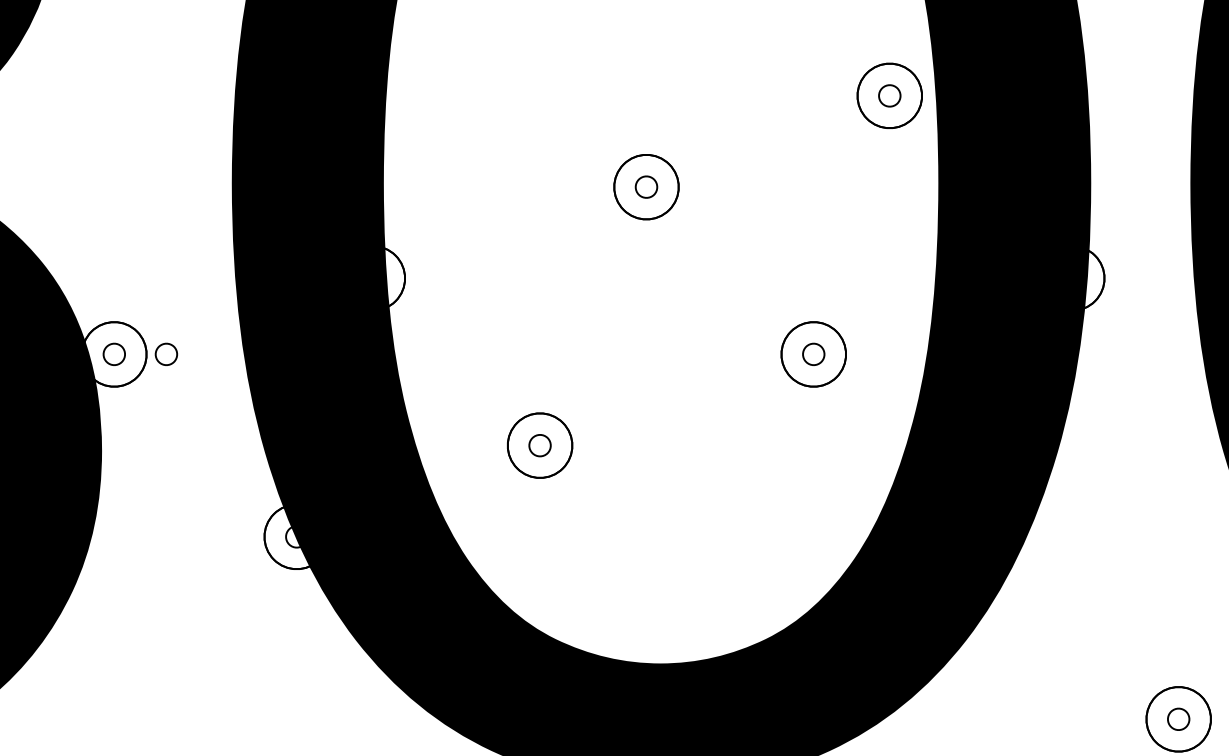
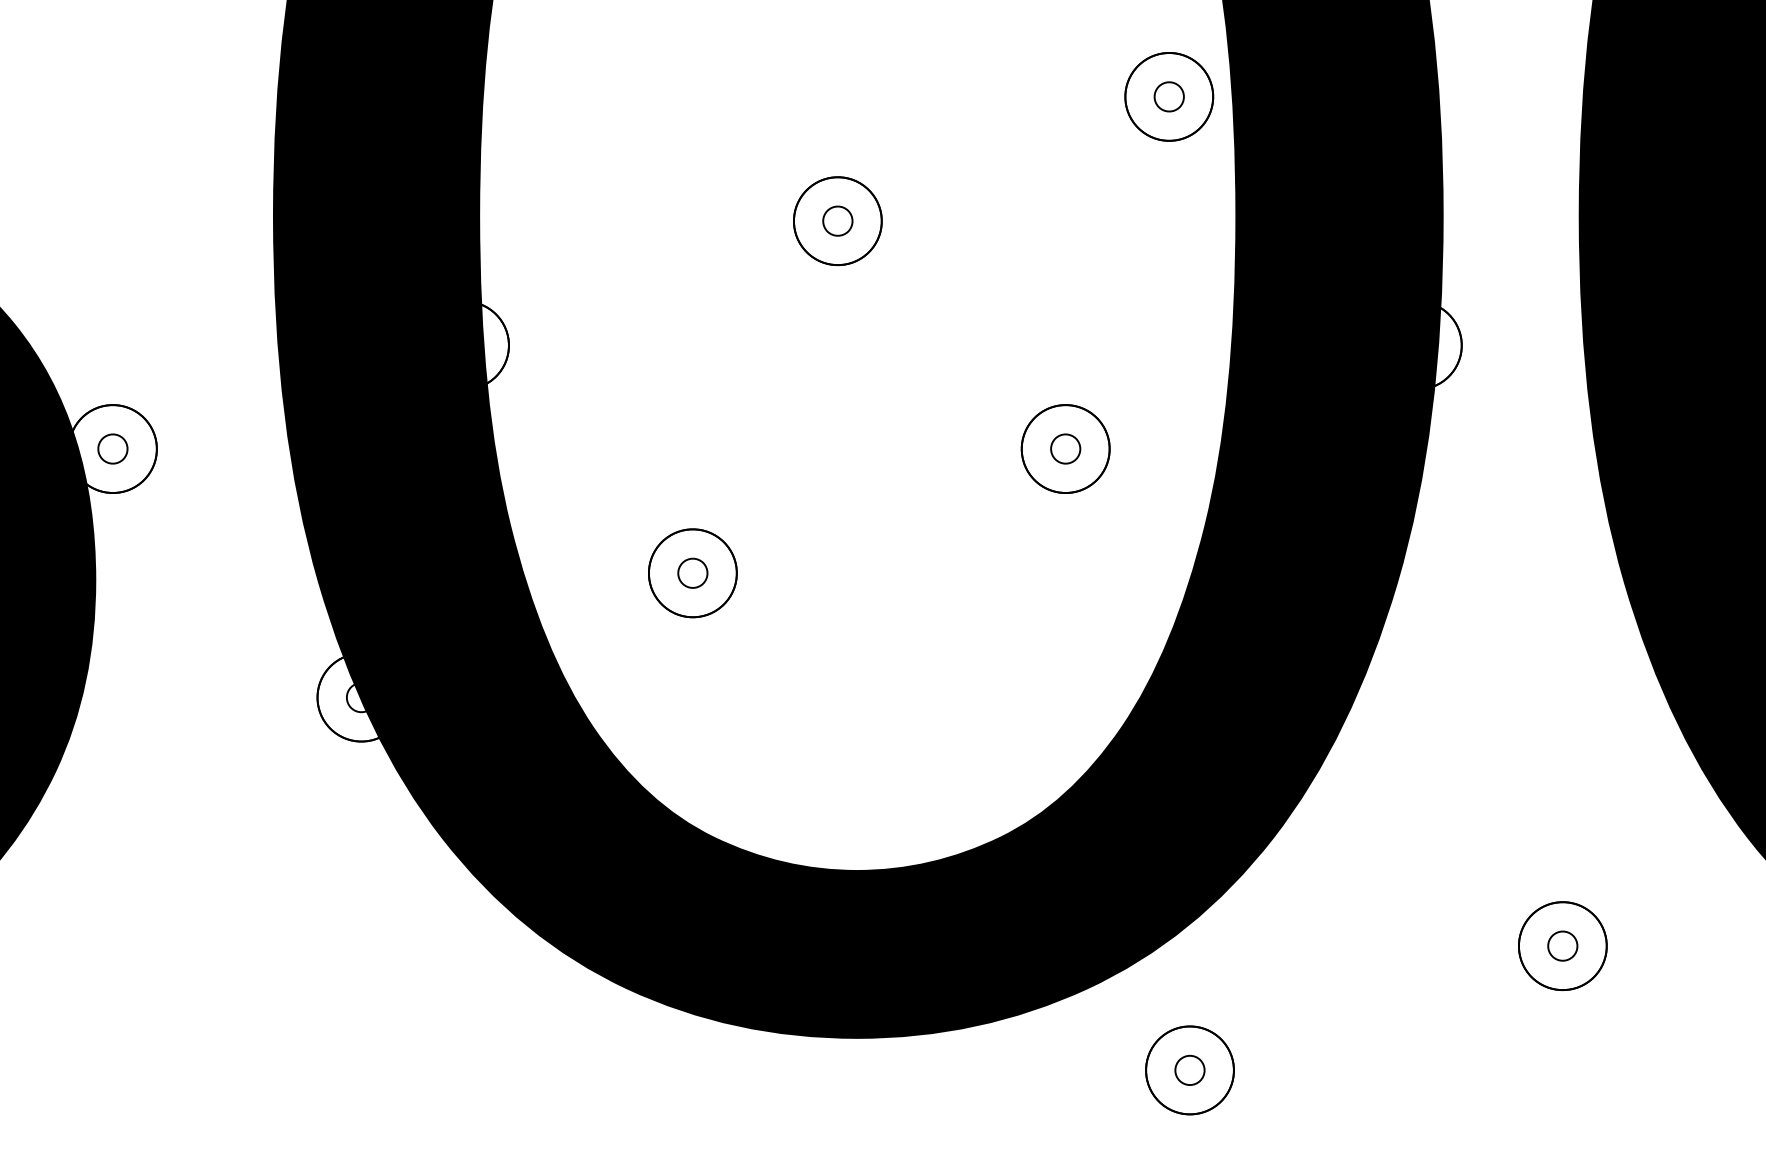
part: (166, 354) -> (183, 448), removed

